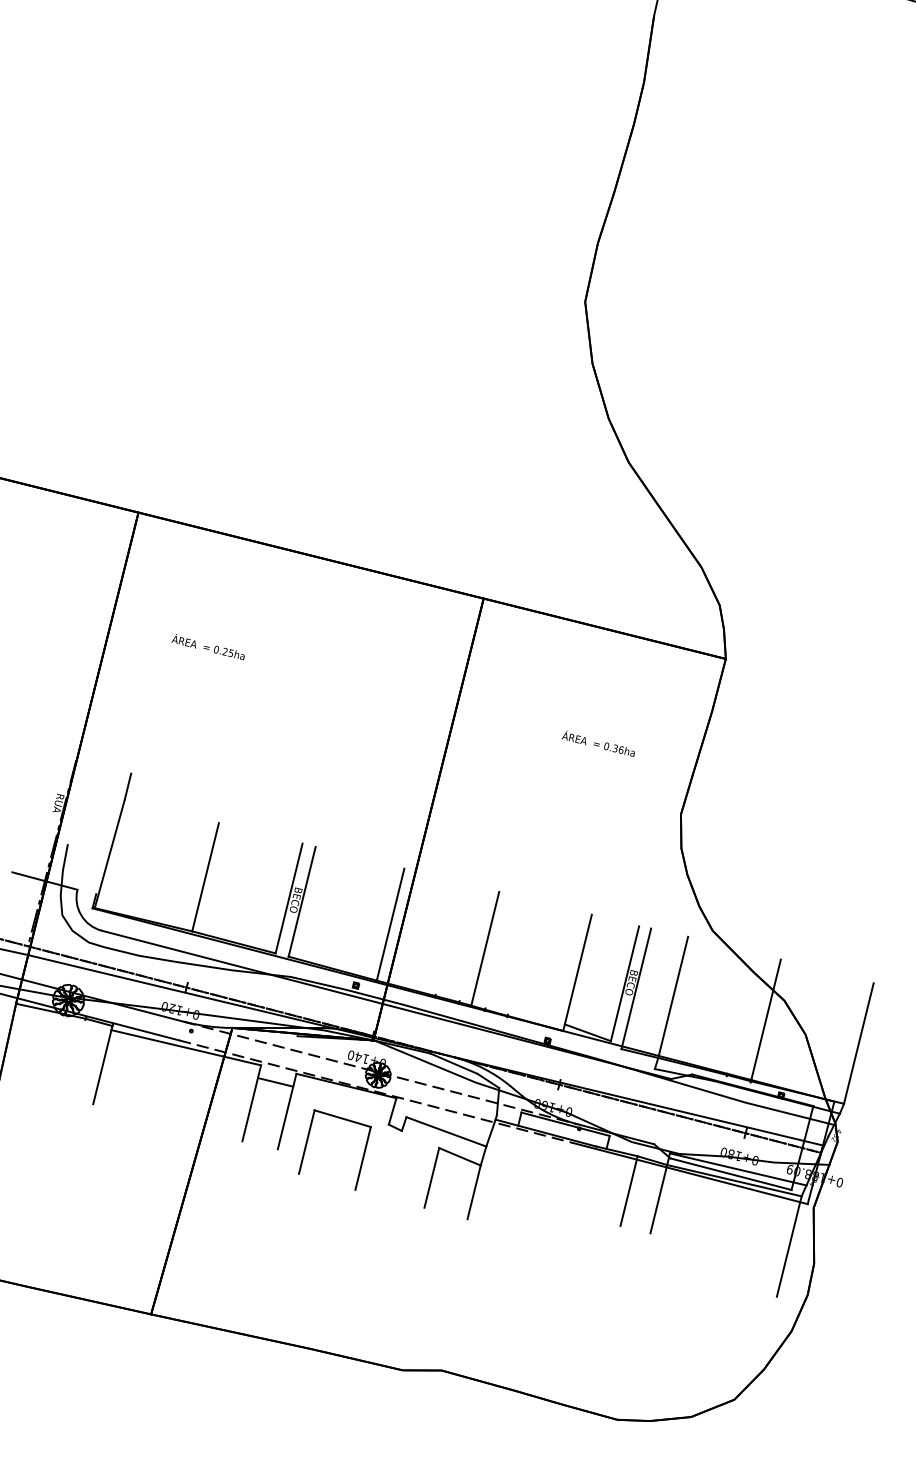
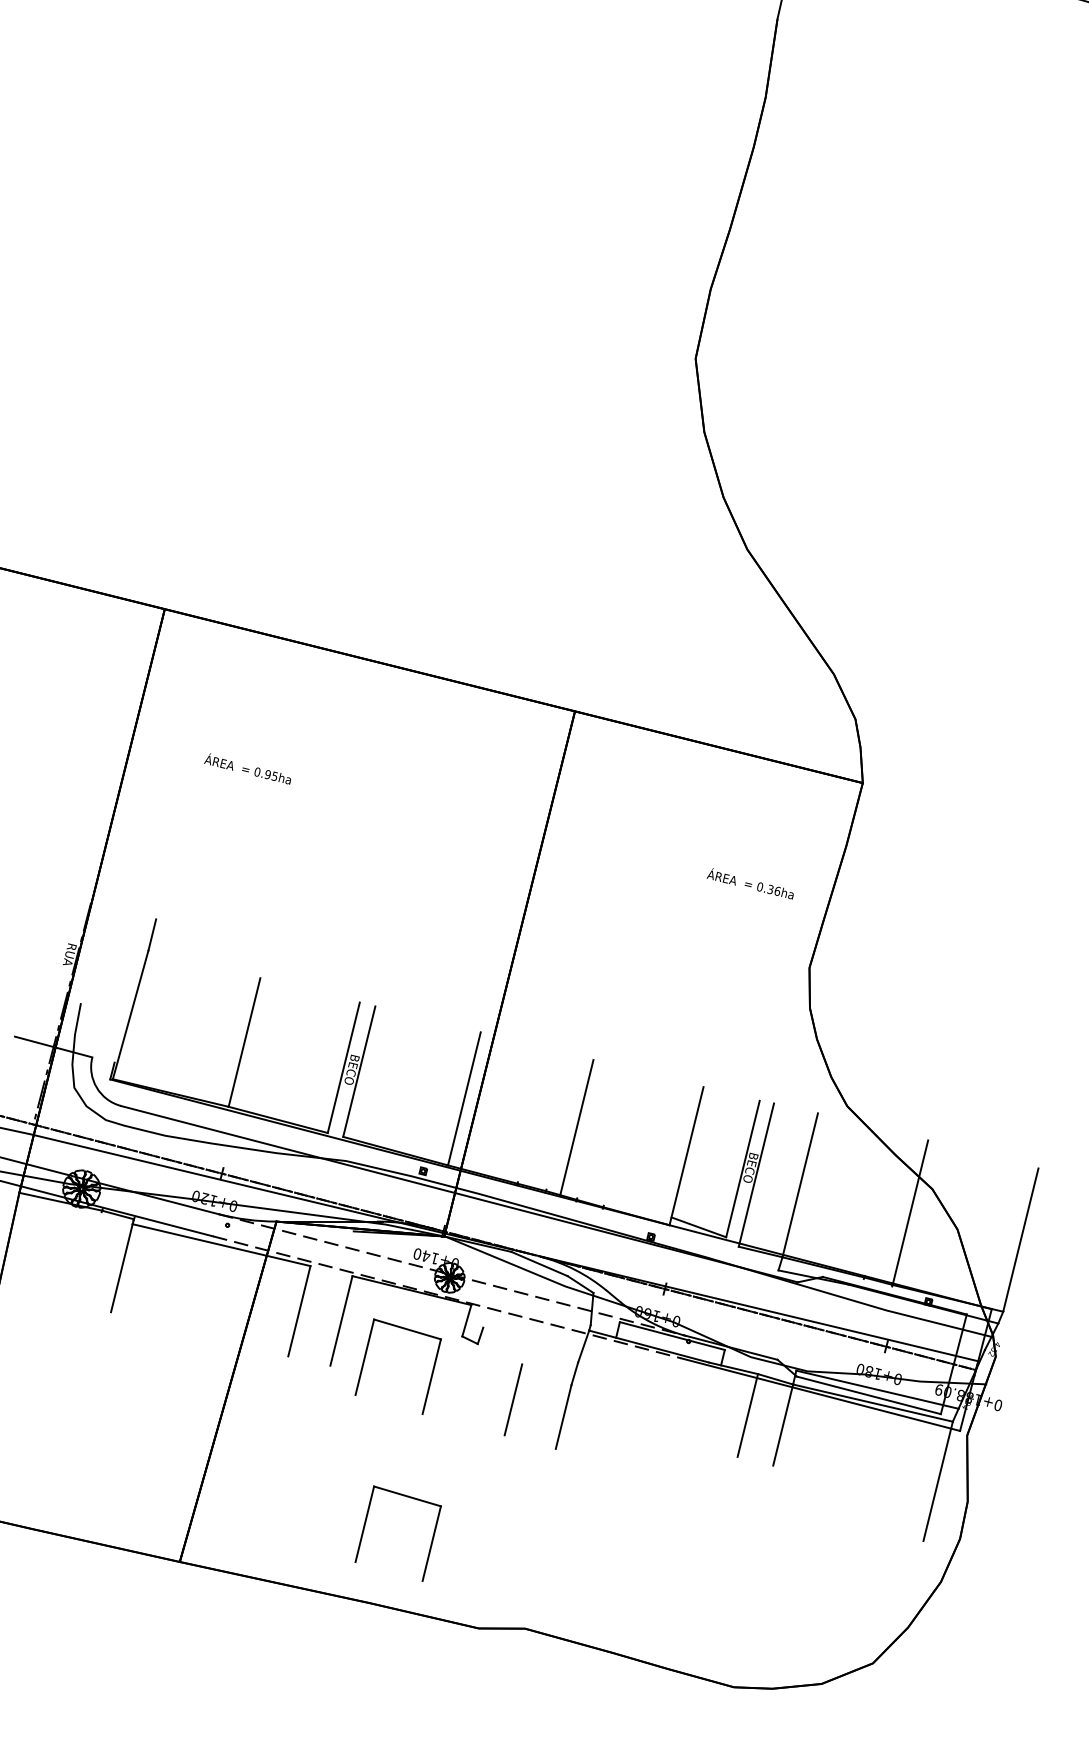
text: (224, 651) -> (267, 774), 0.25ha -> 0.95ha
text: (597, 743) -> (749, 883), moved
line: (275, 1082) -> (327, 1286), removed
line: (446, 1131) -> (530, 1344), removed
line: (459, 1156) -> (546, 1374), removed
part: (307, 1284) -> (365, 1526), added

